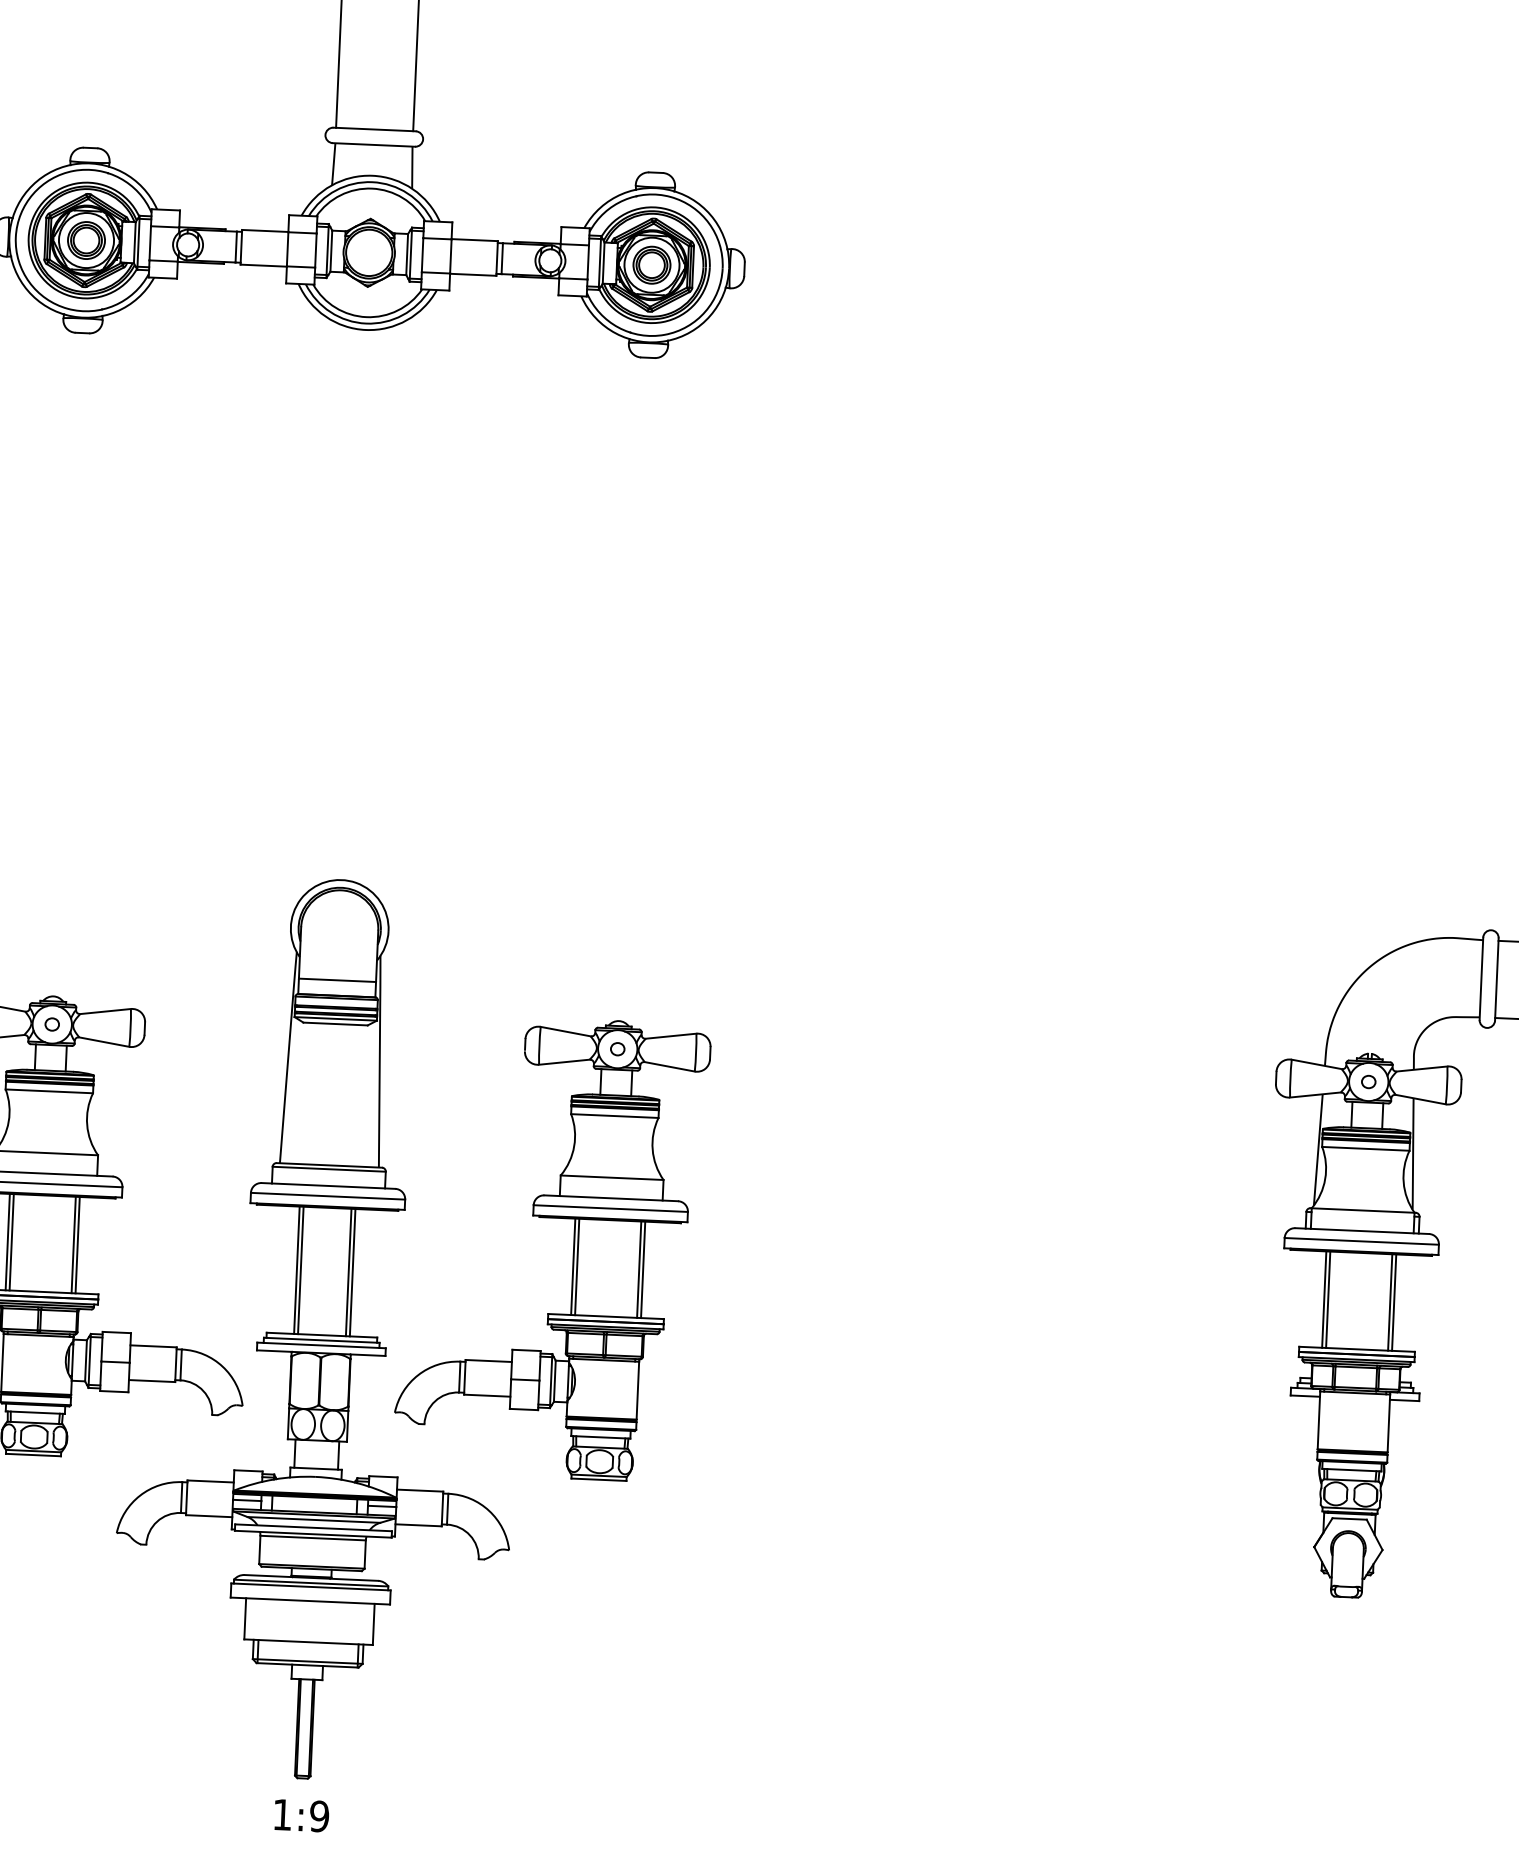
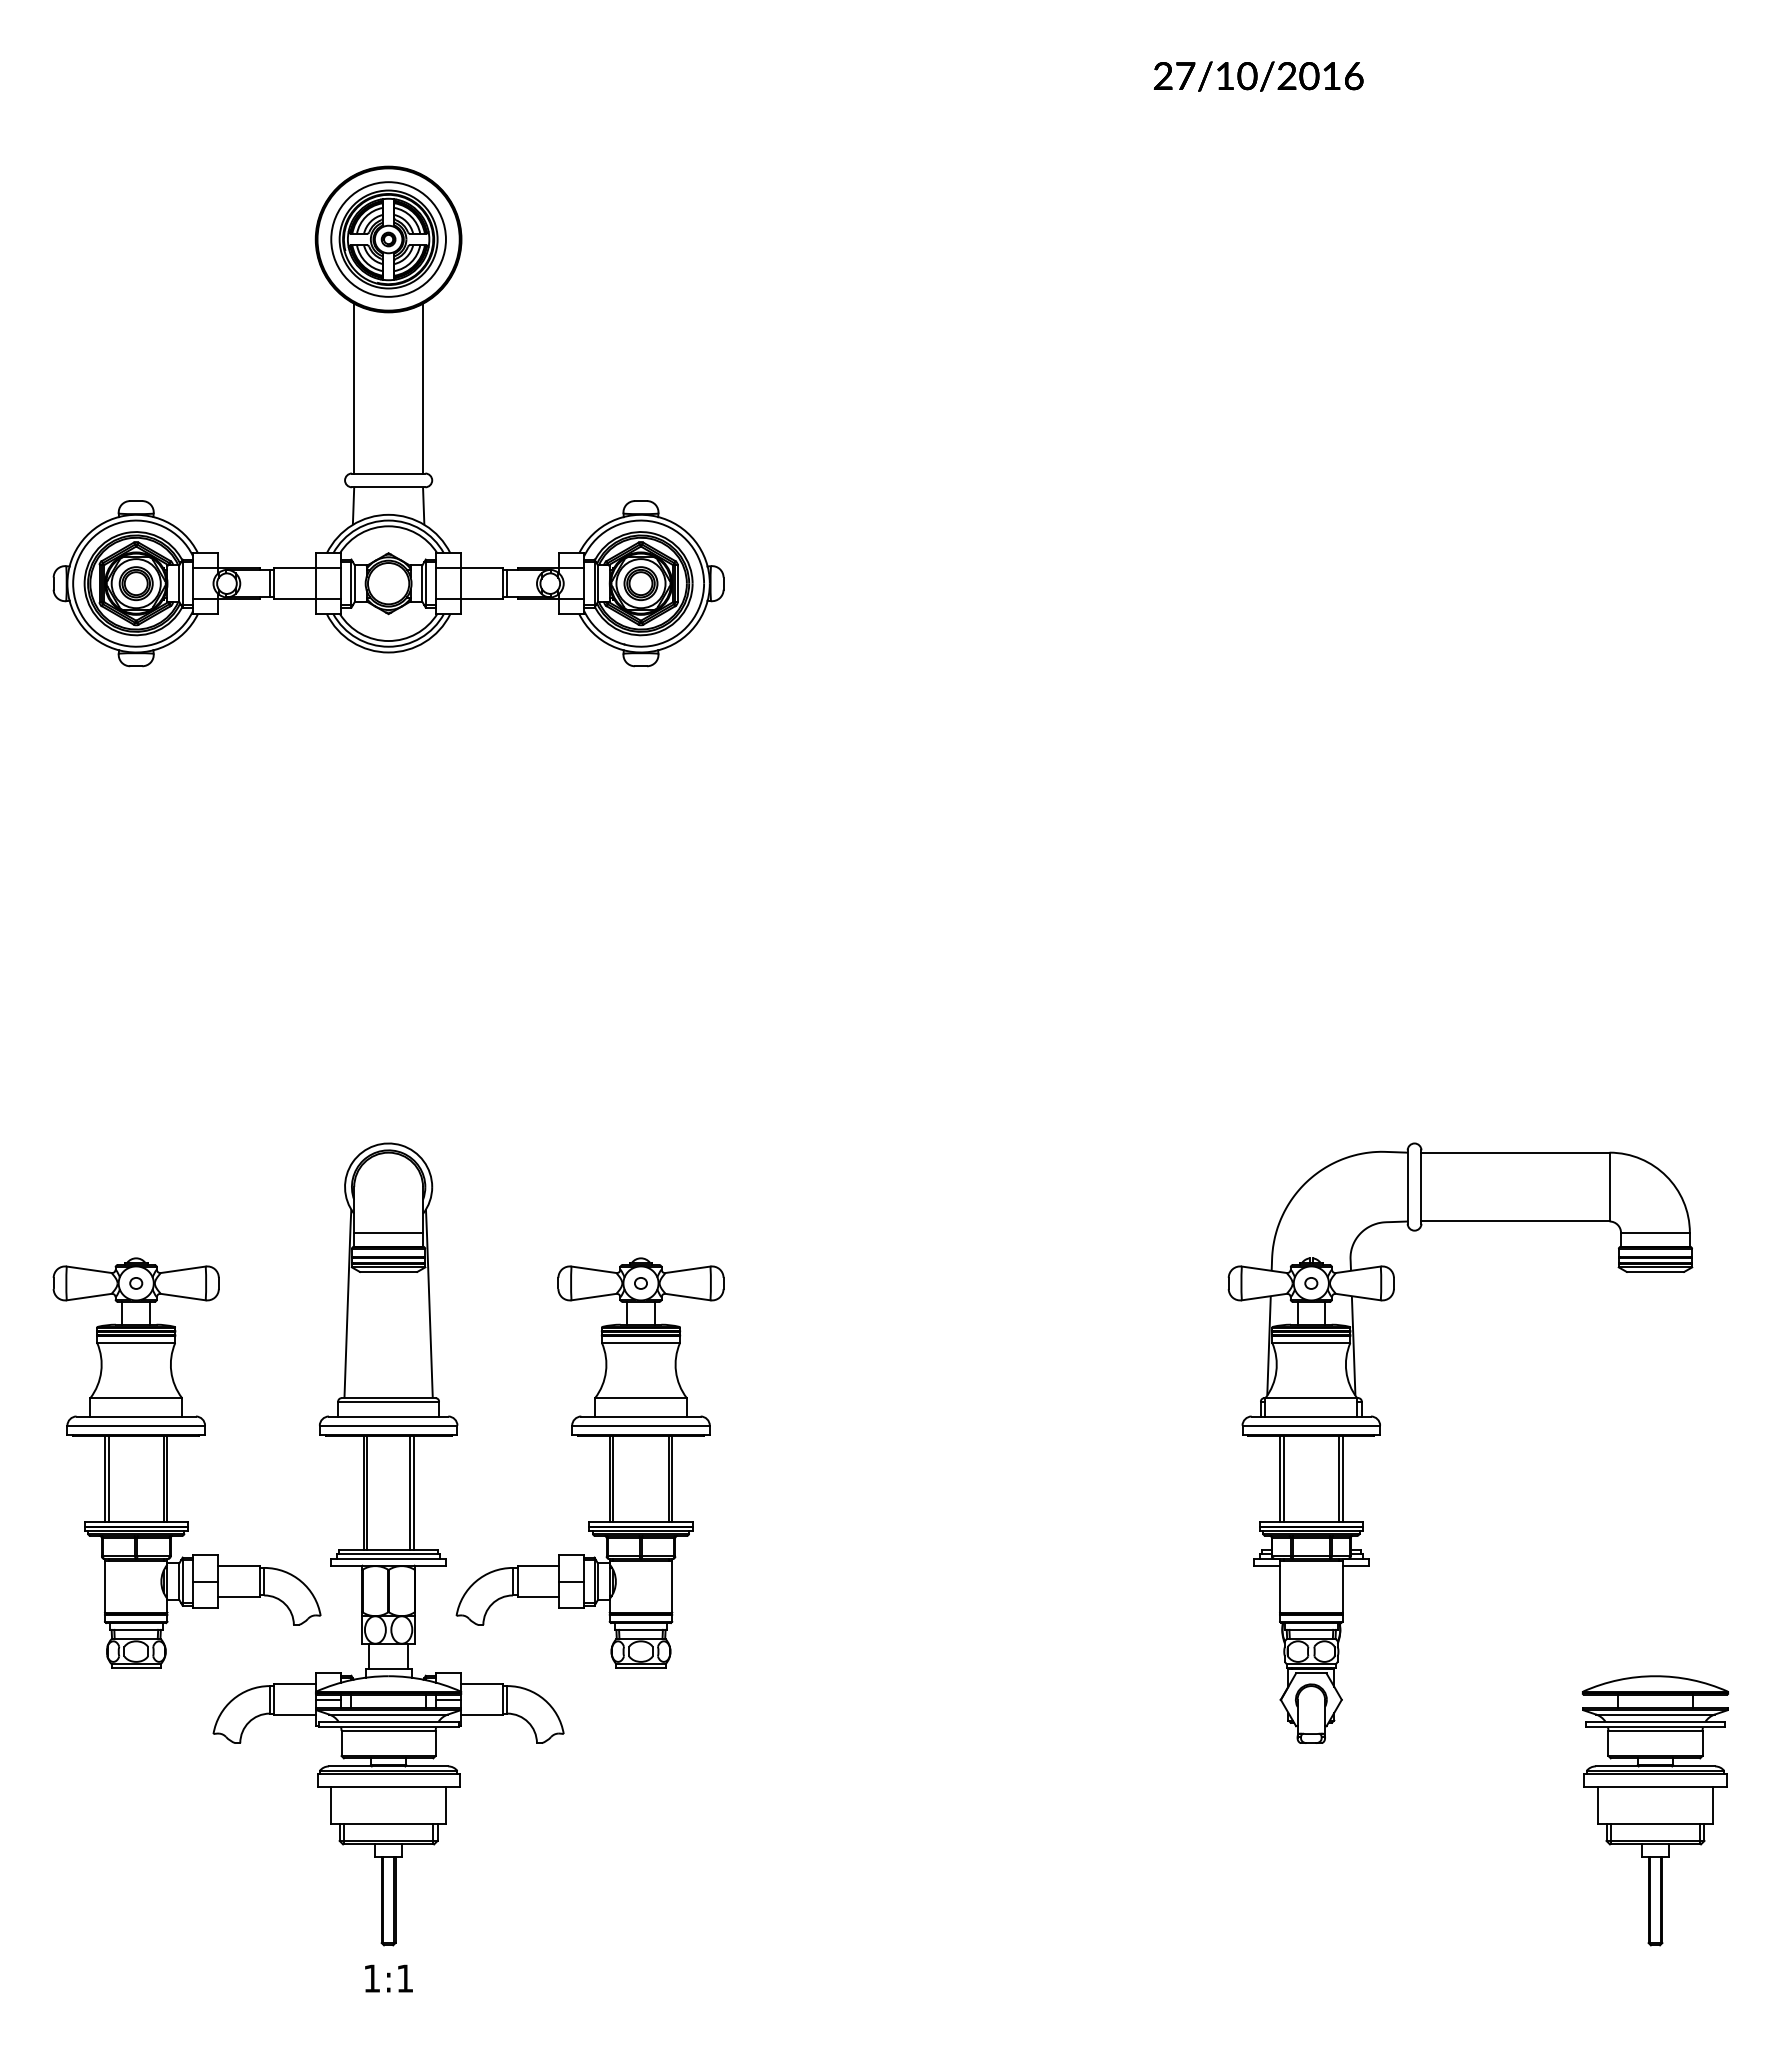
text: (318, 1816) -> (404, 1978), 1:9 -> 1:1

